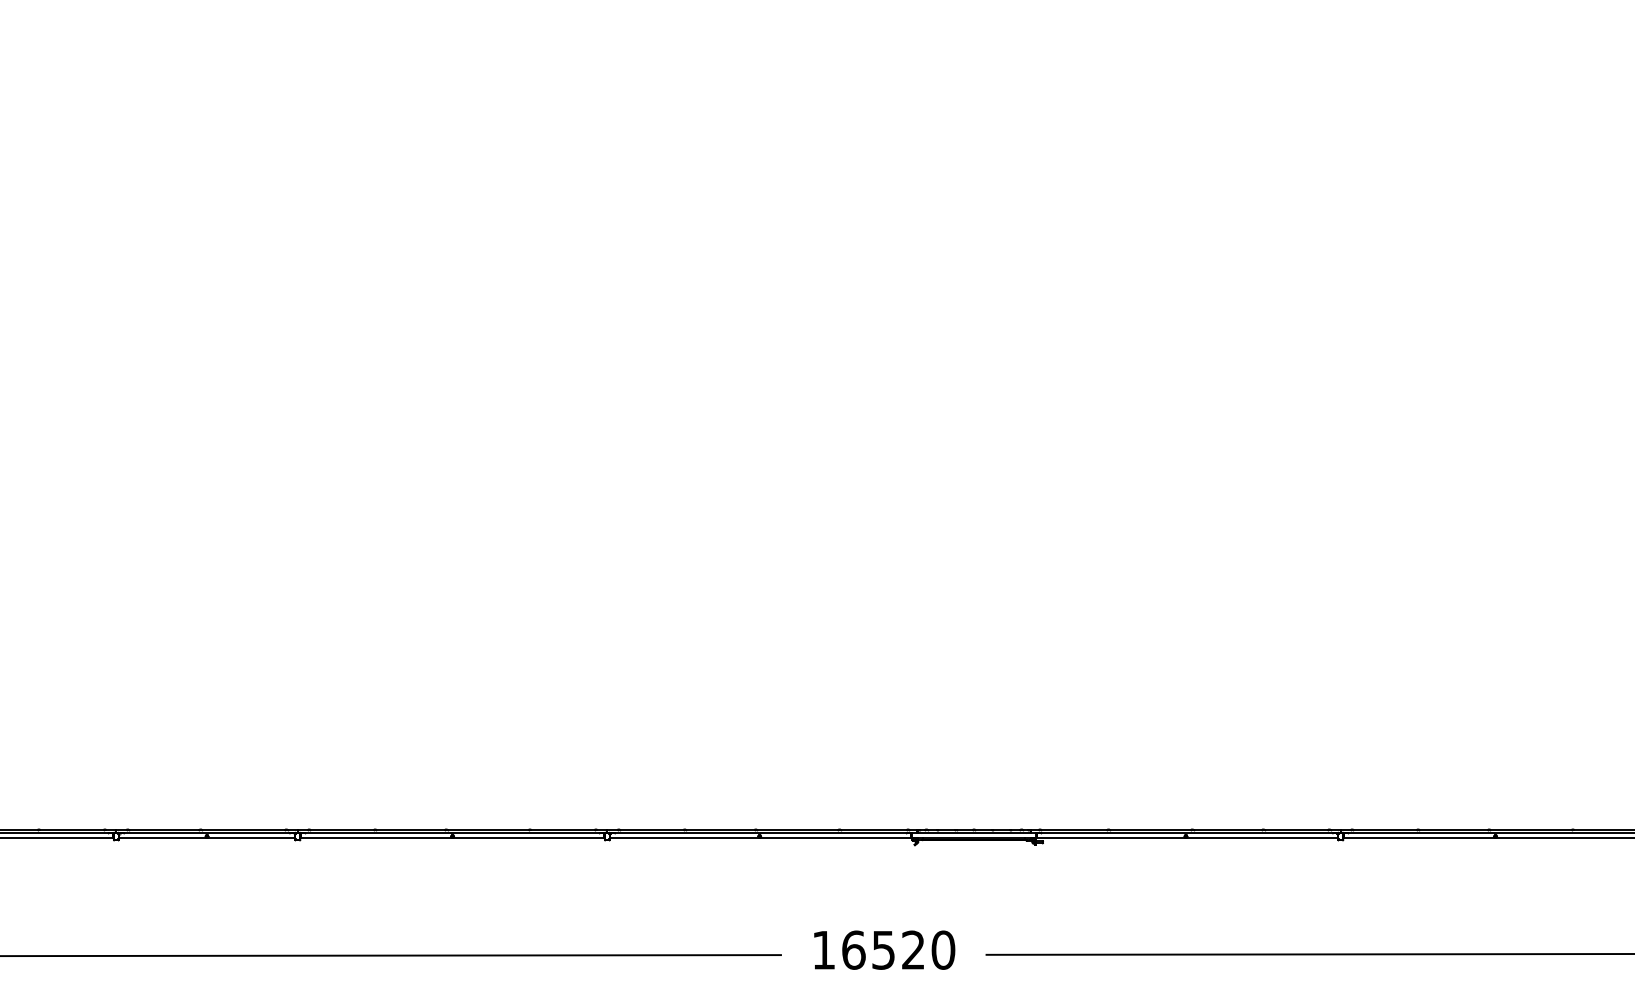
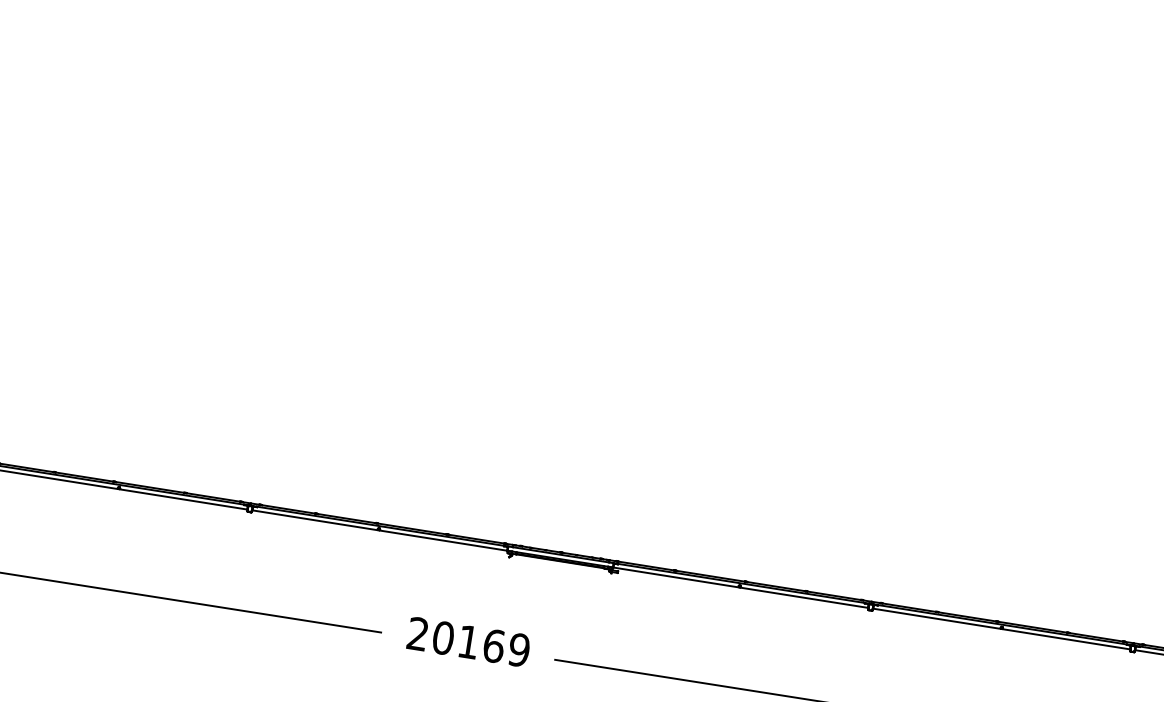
text: (883, 949) -> (468, 641), 16520 -> 20169

